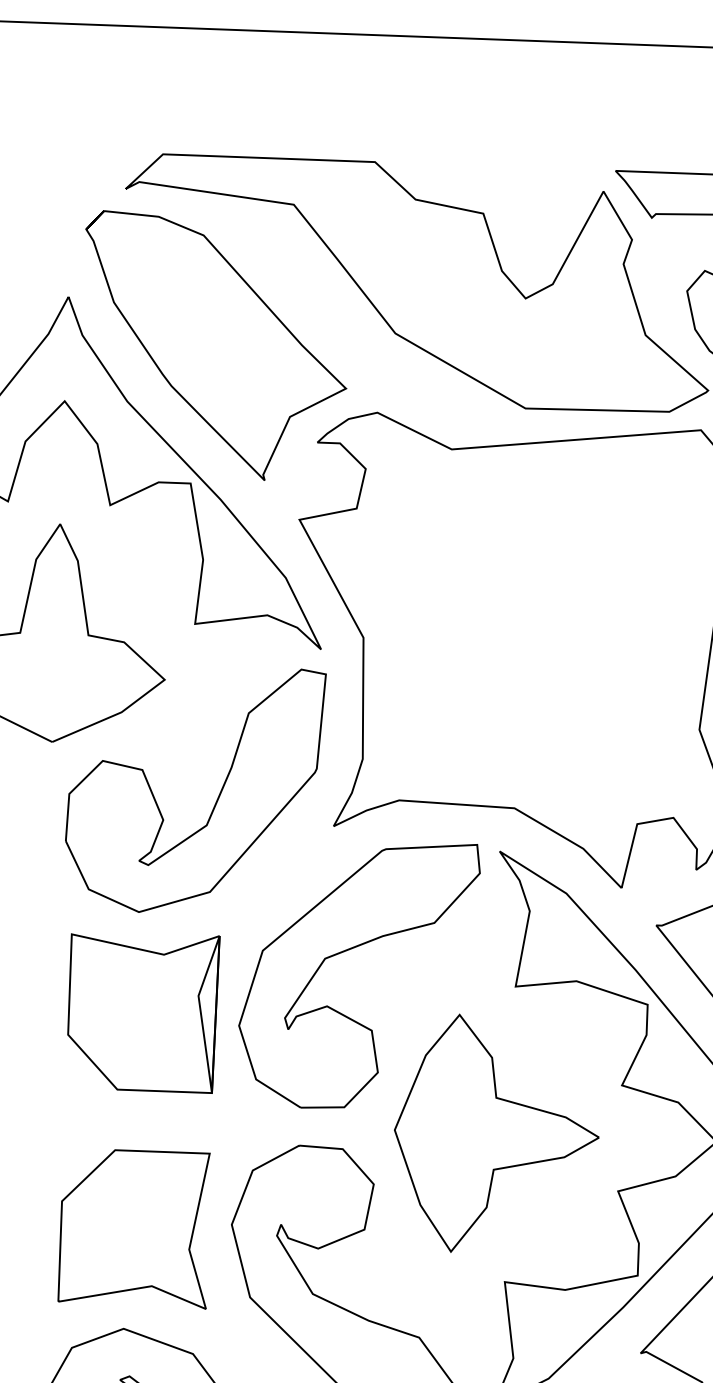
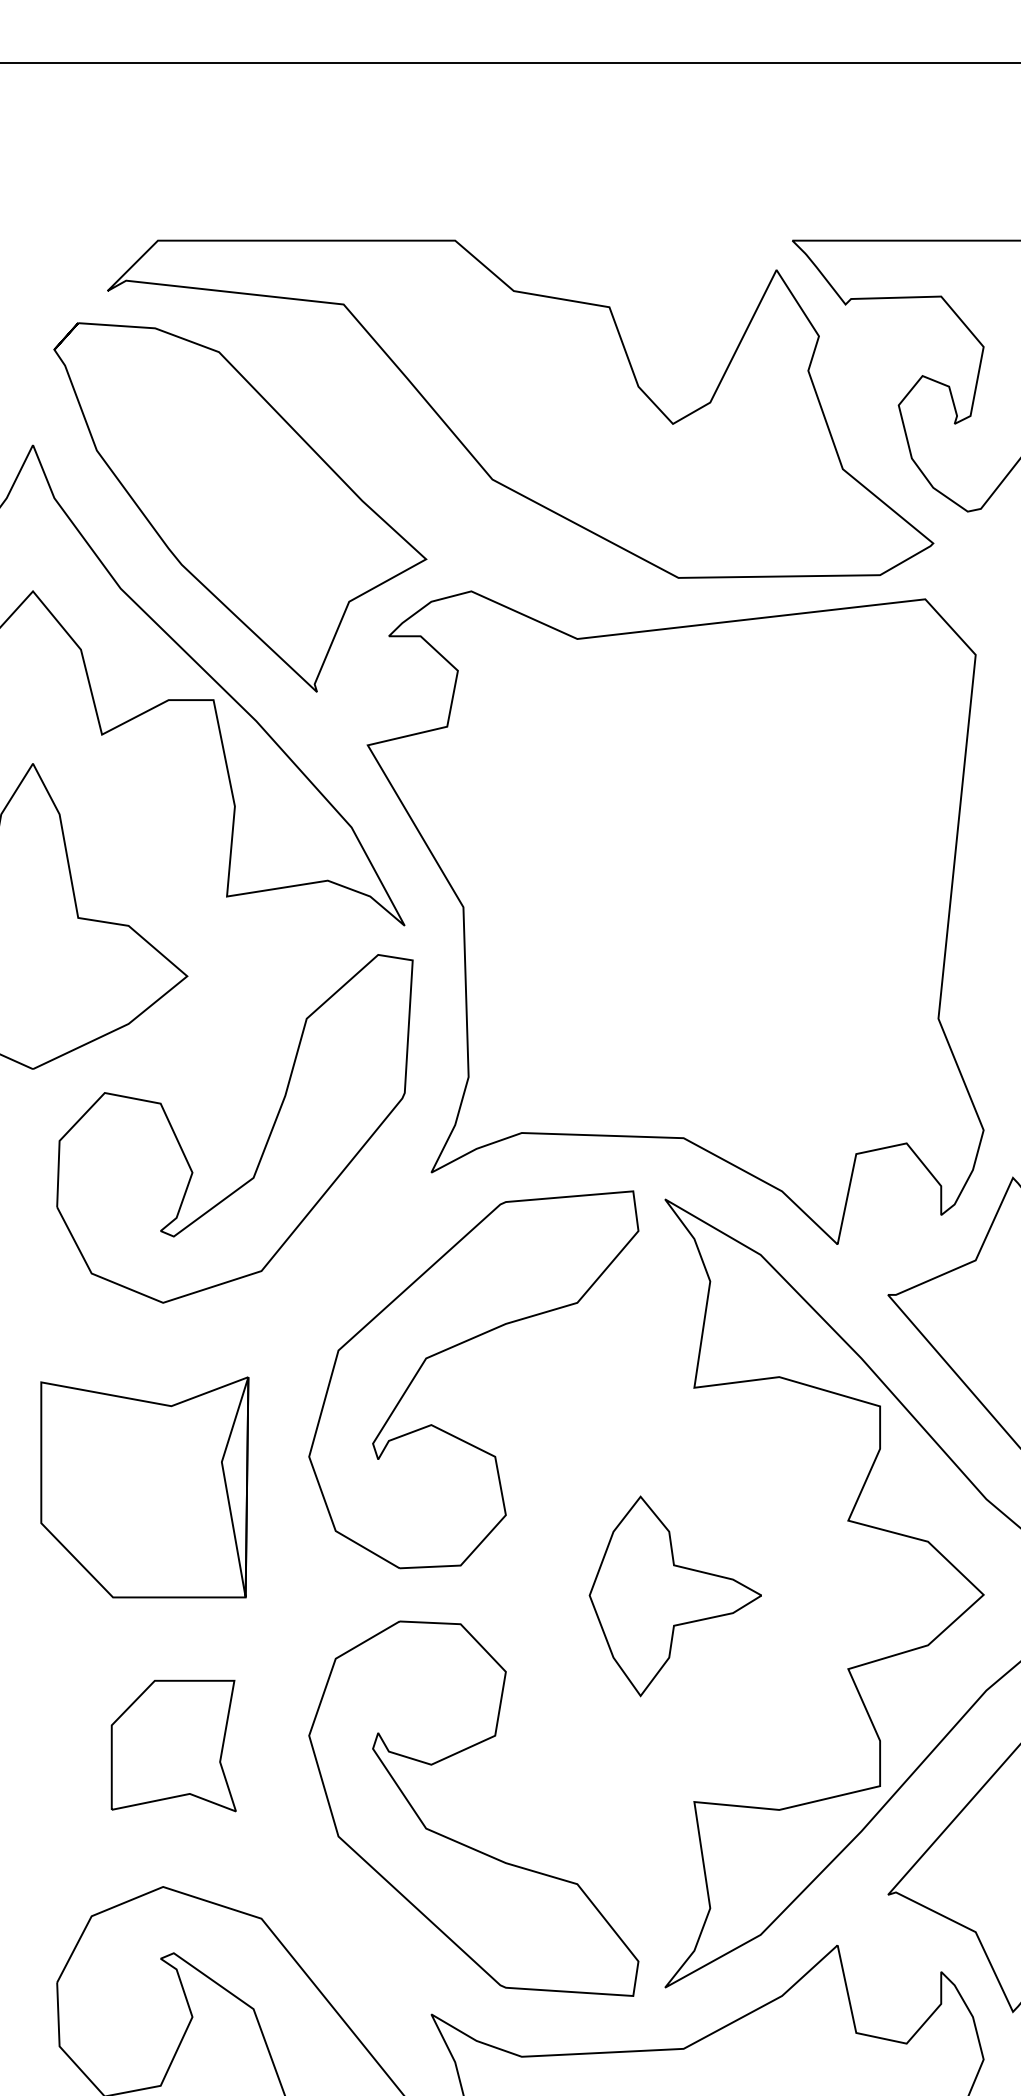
part: (142, 1012) -> (144, 1487), moved
part: (496, 1135) -> (675, 1596), size x0.6
part: (134, 1228) -> (173, 1745), size x0.6

